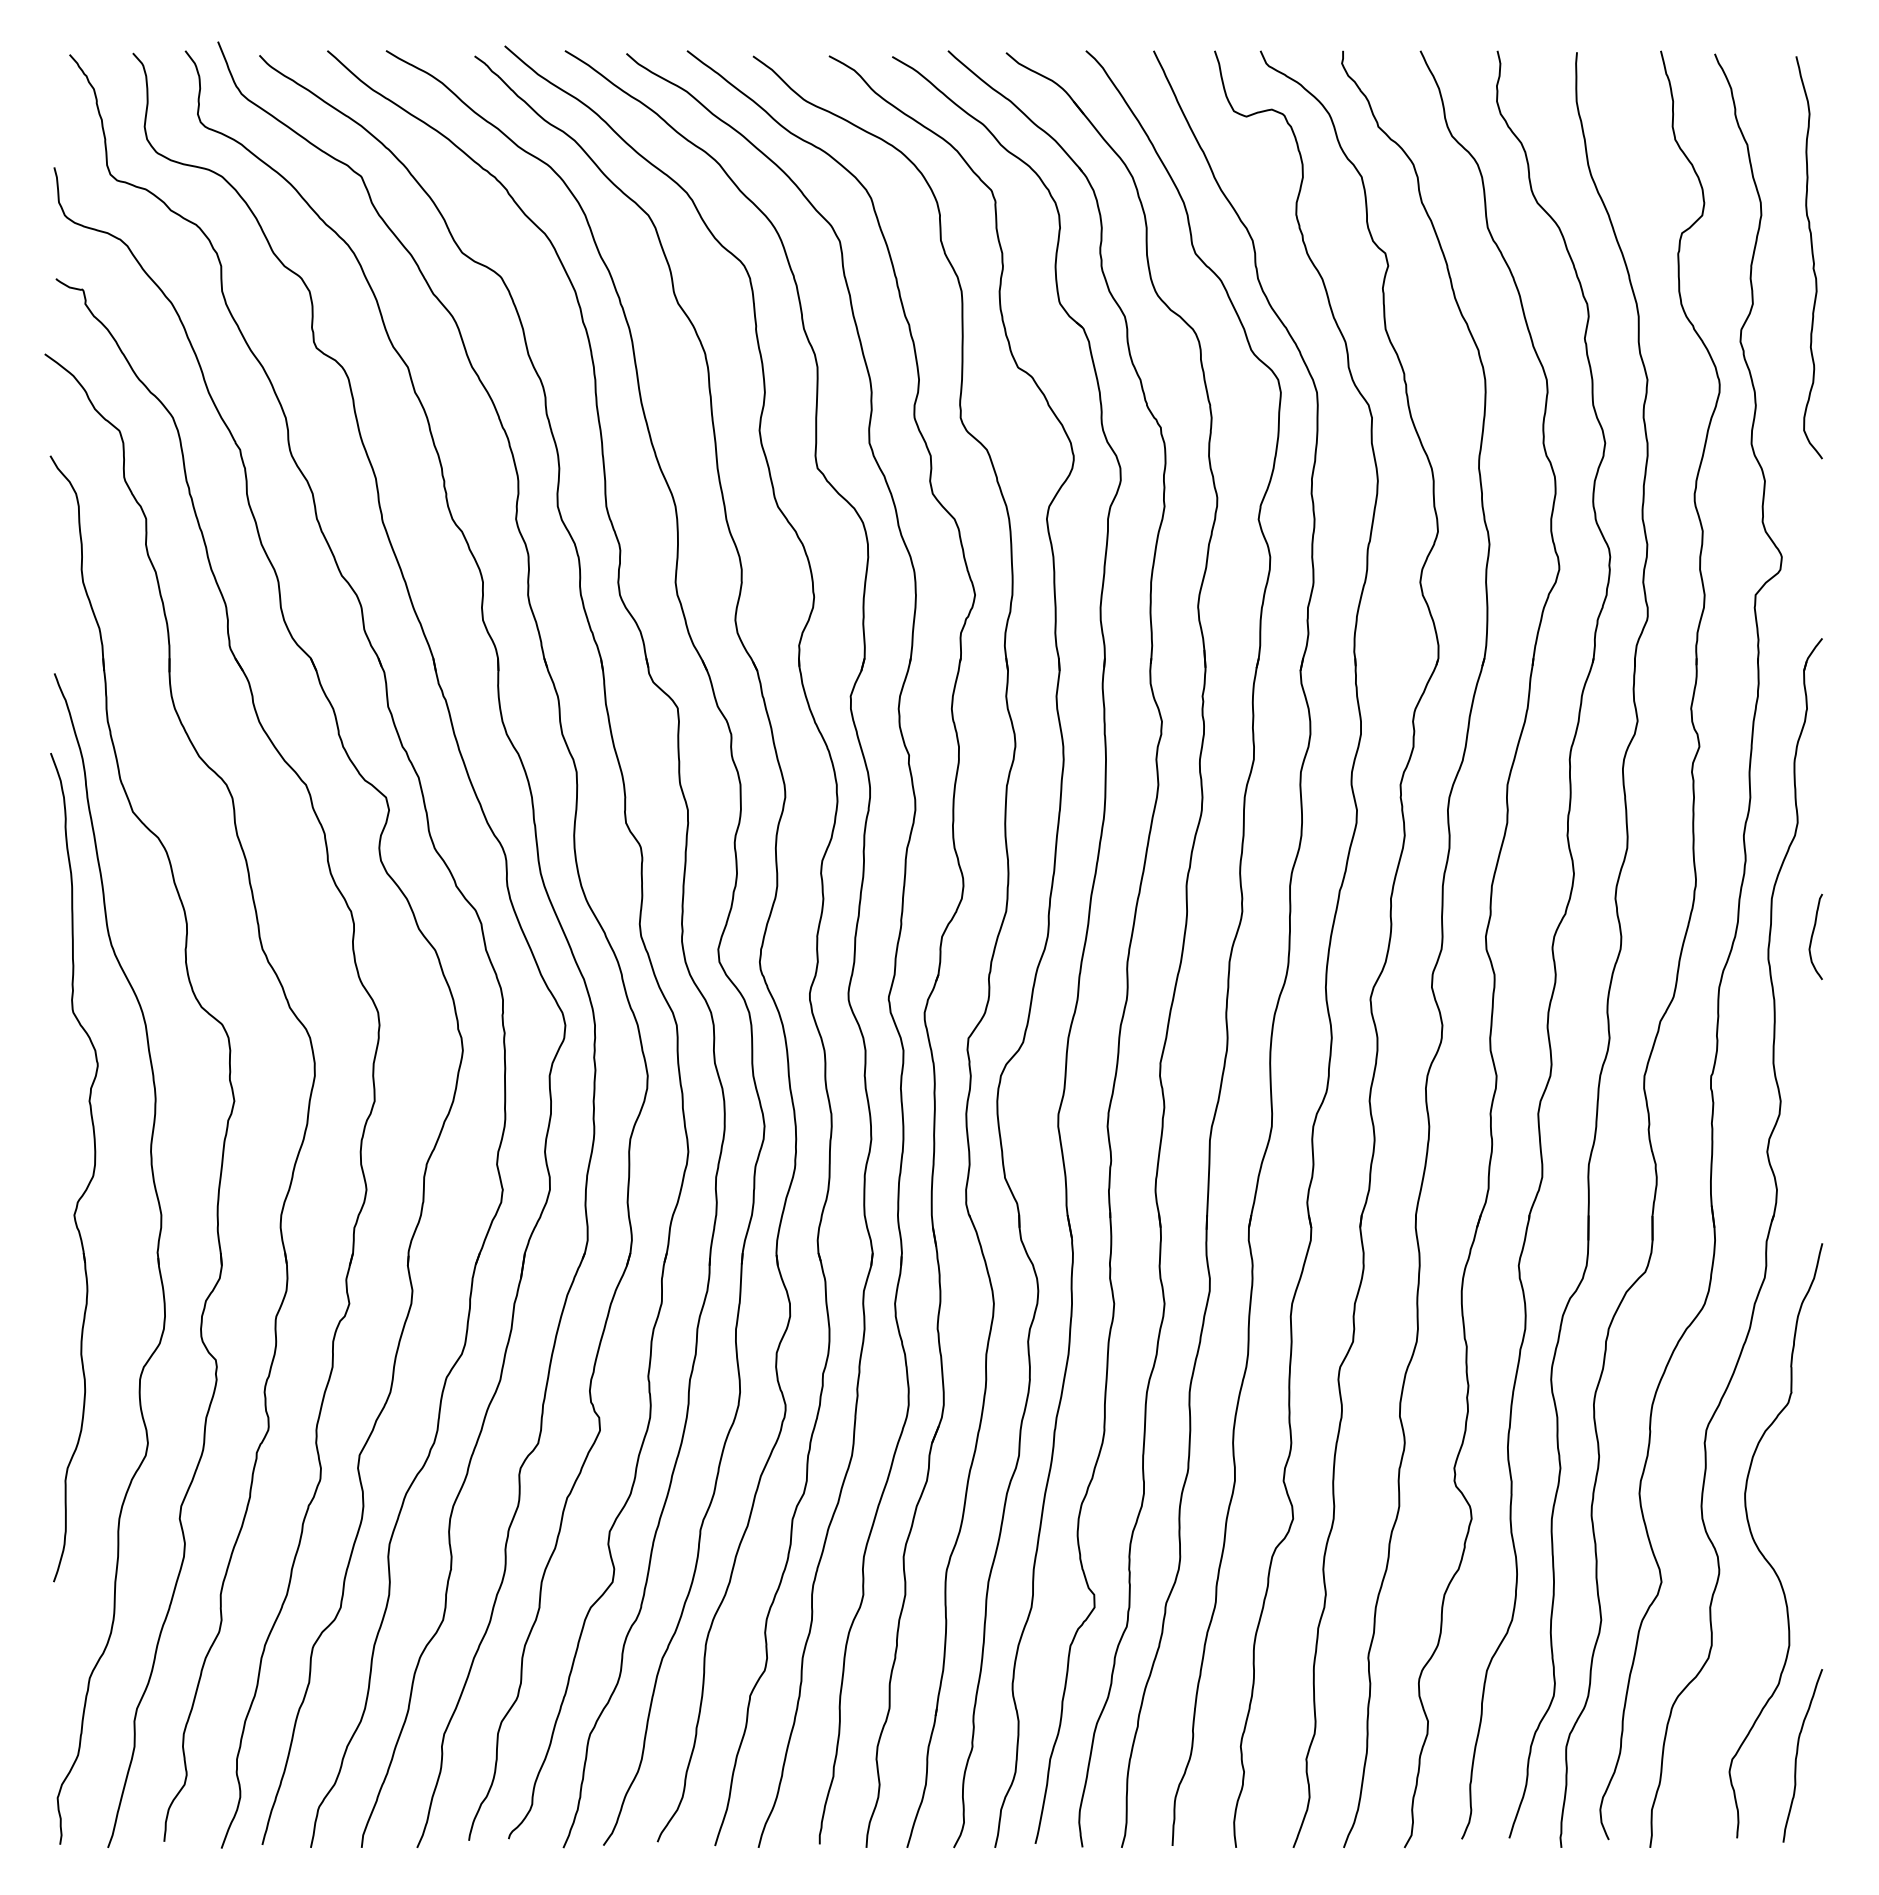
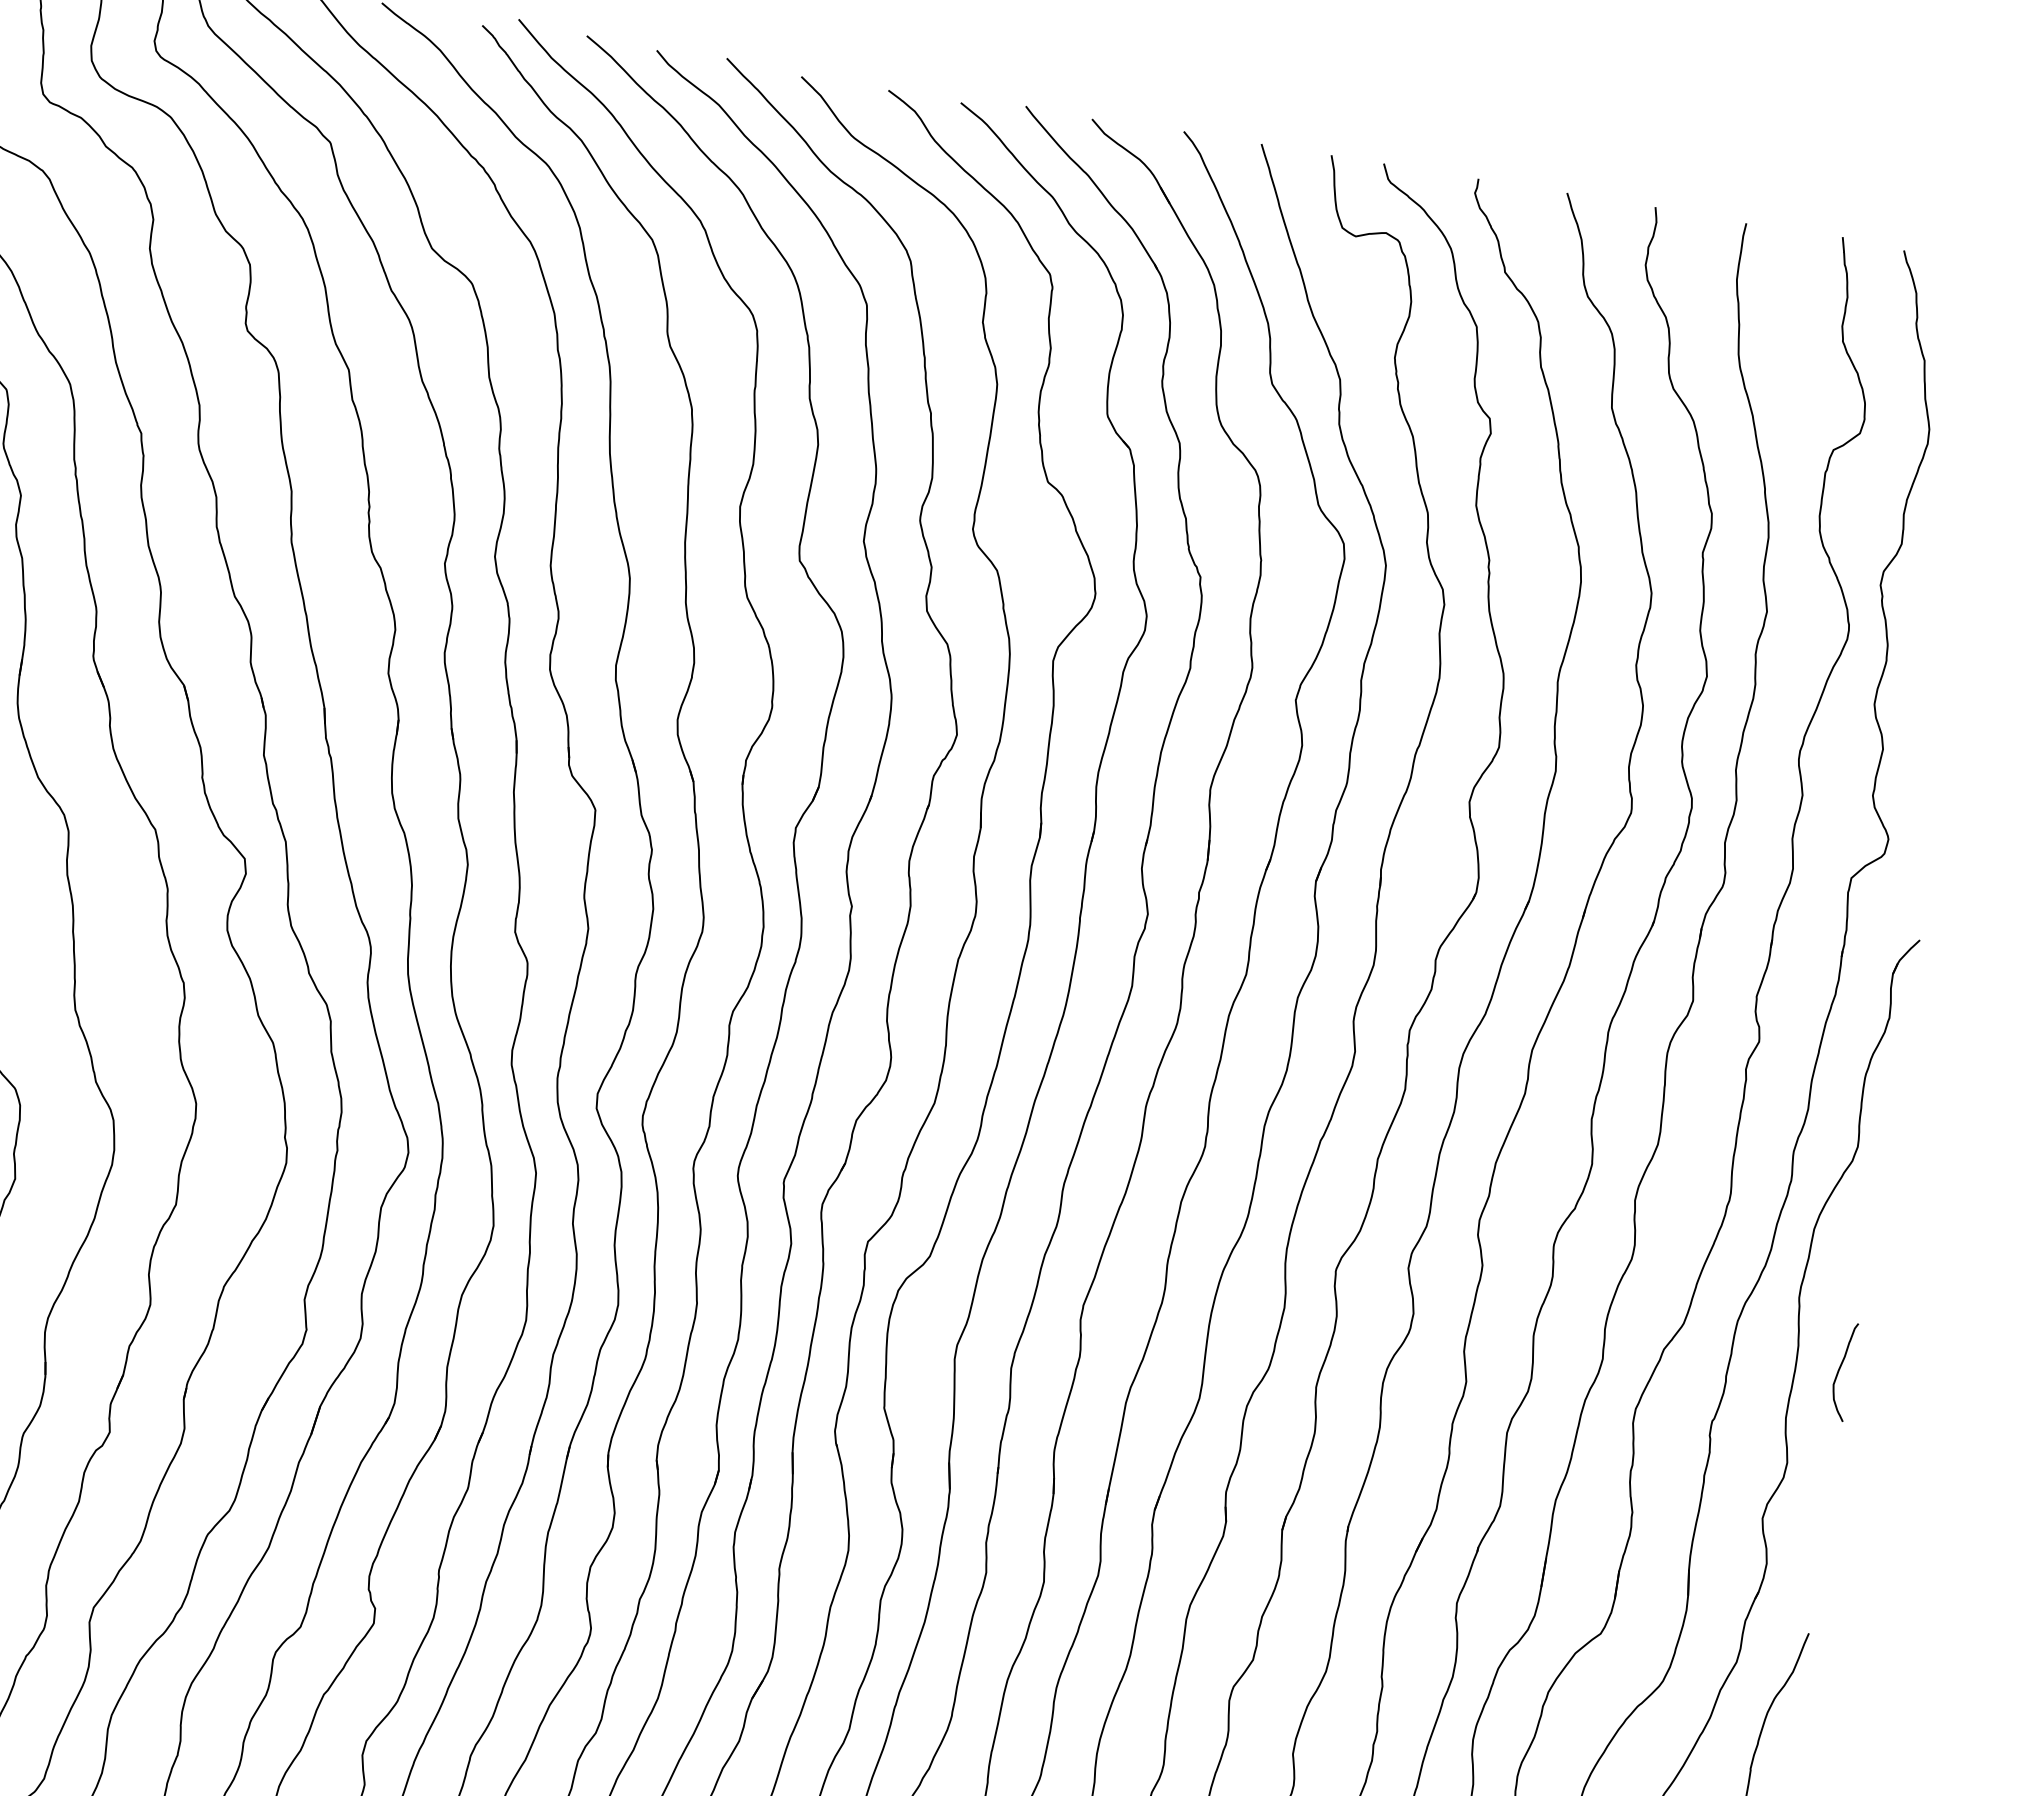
curve: (1812, 257) -> (1978, 501), removed
curve: (1813, 935) -> (1840, 1369), moved

